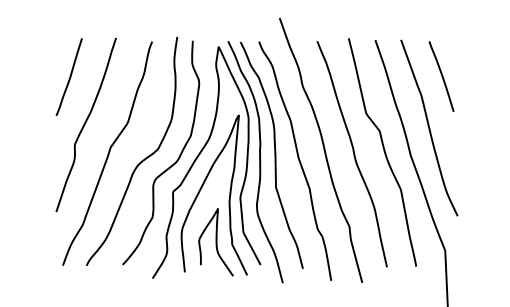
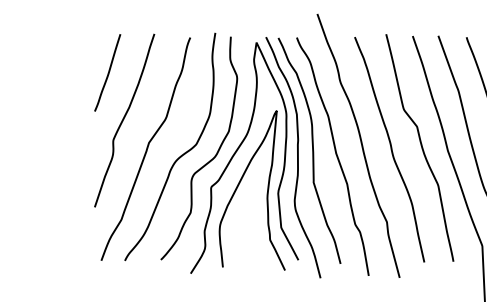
curve: (215, 242) -> (253, 237), removed

